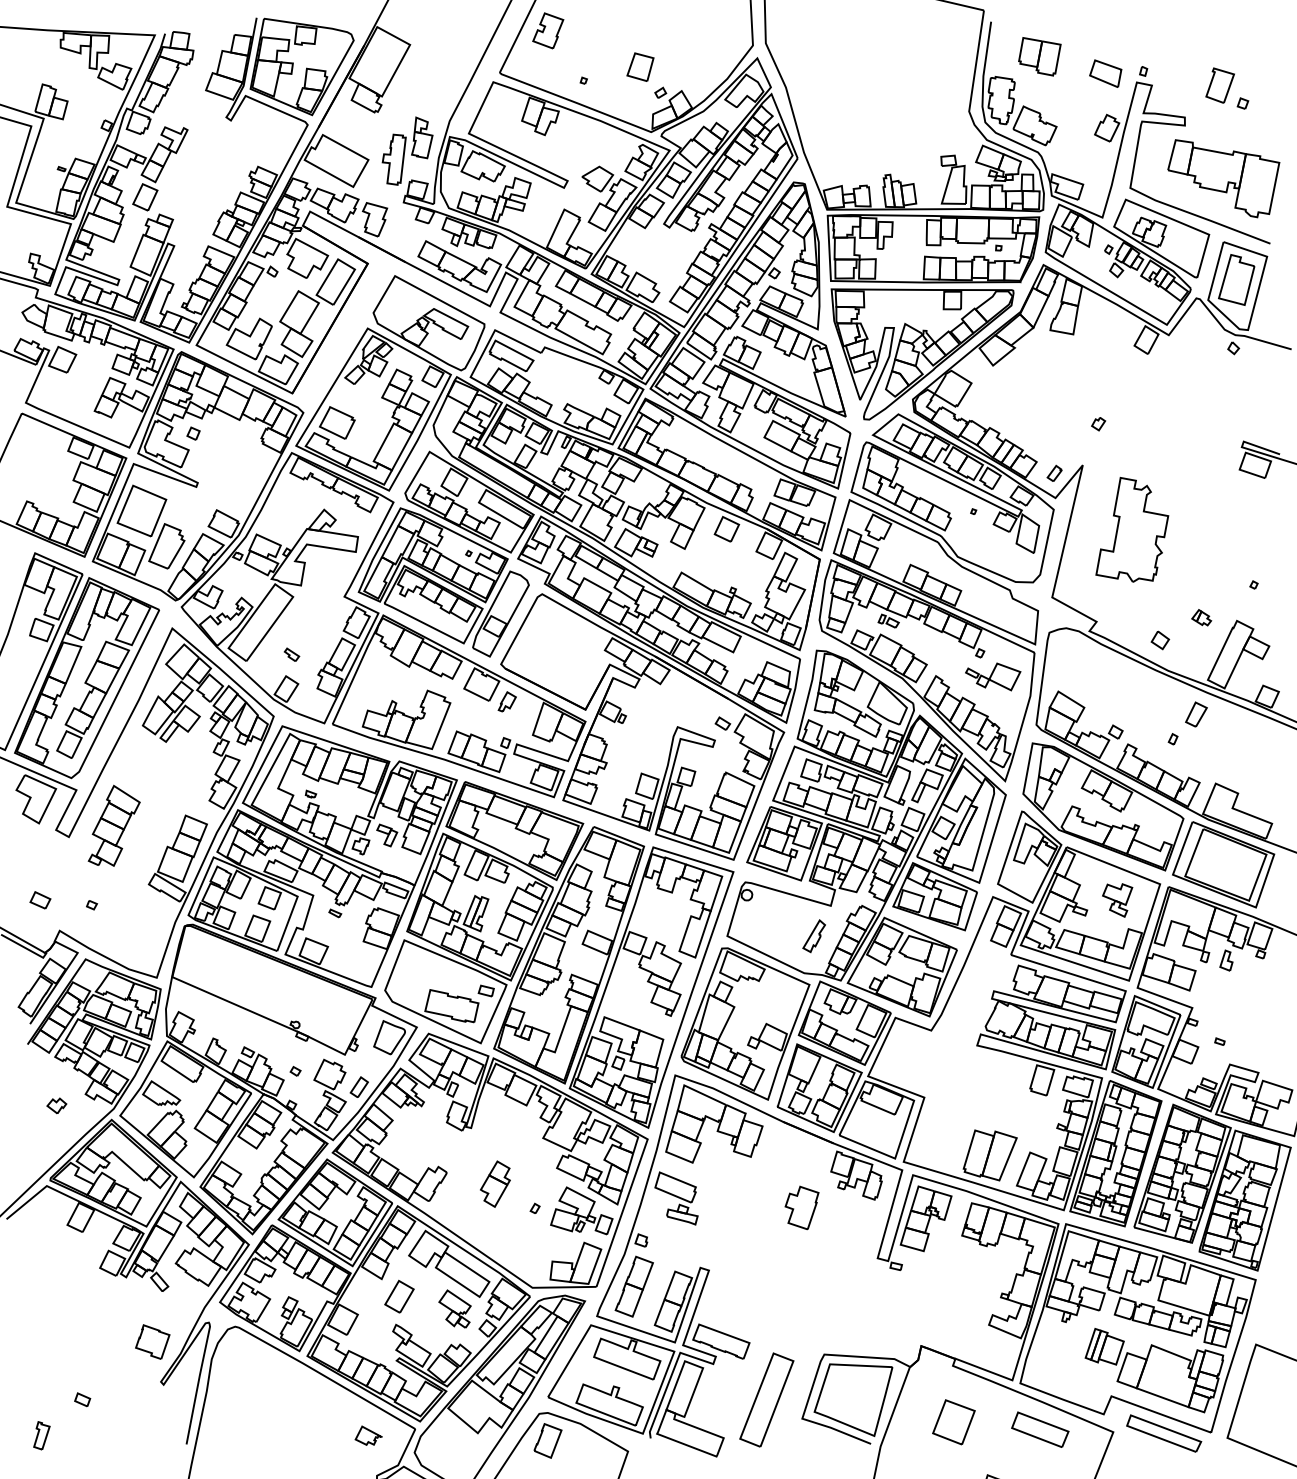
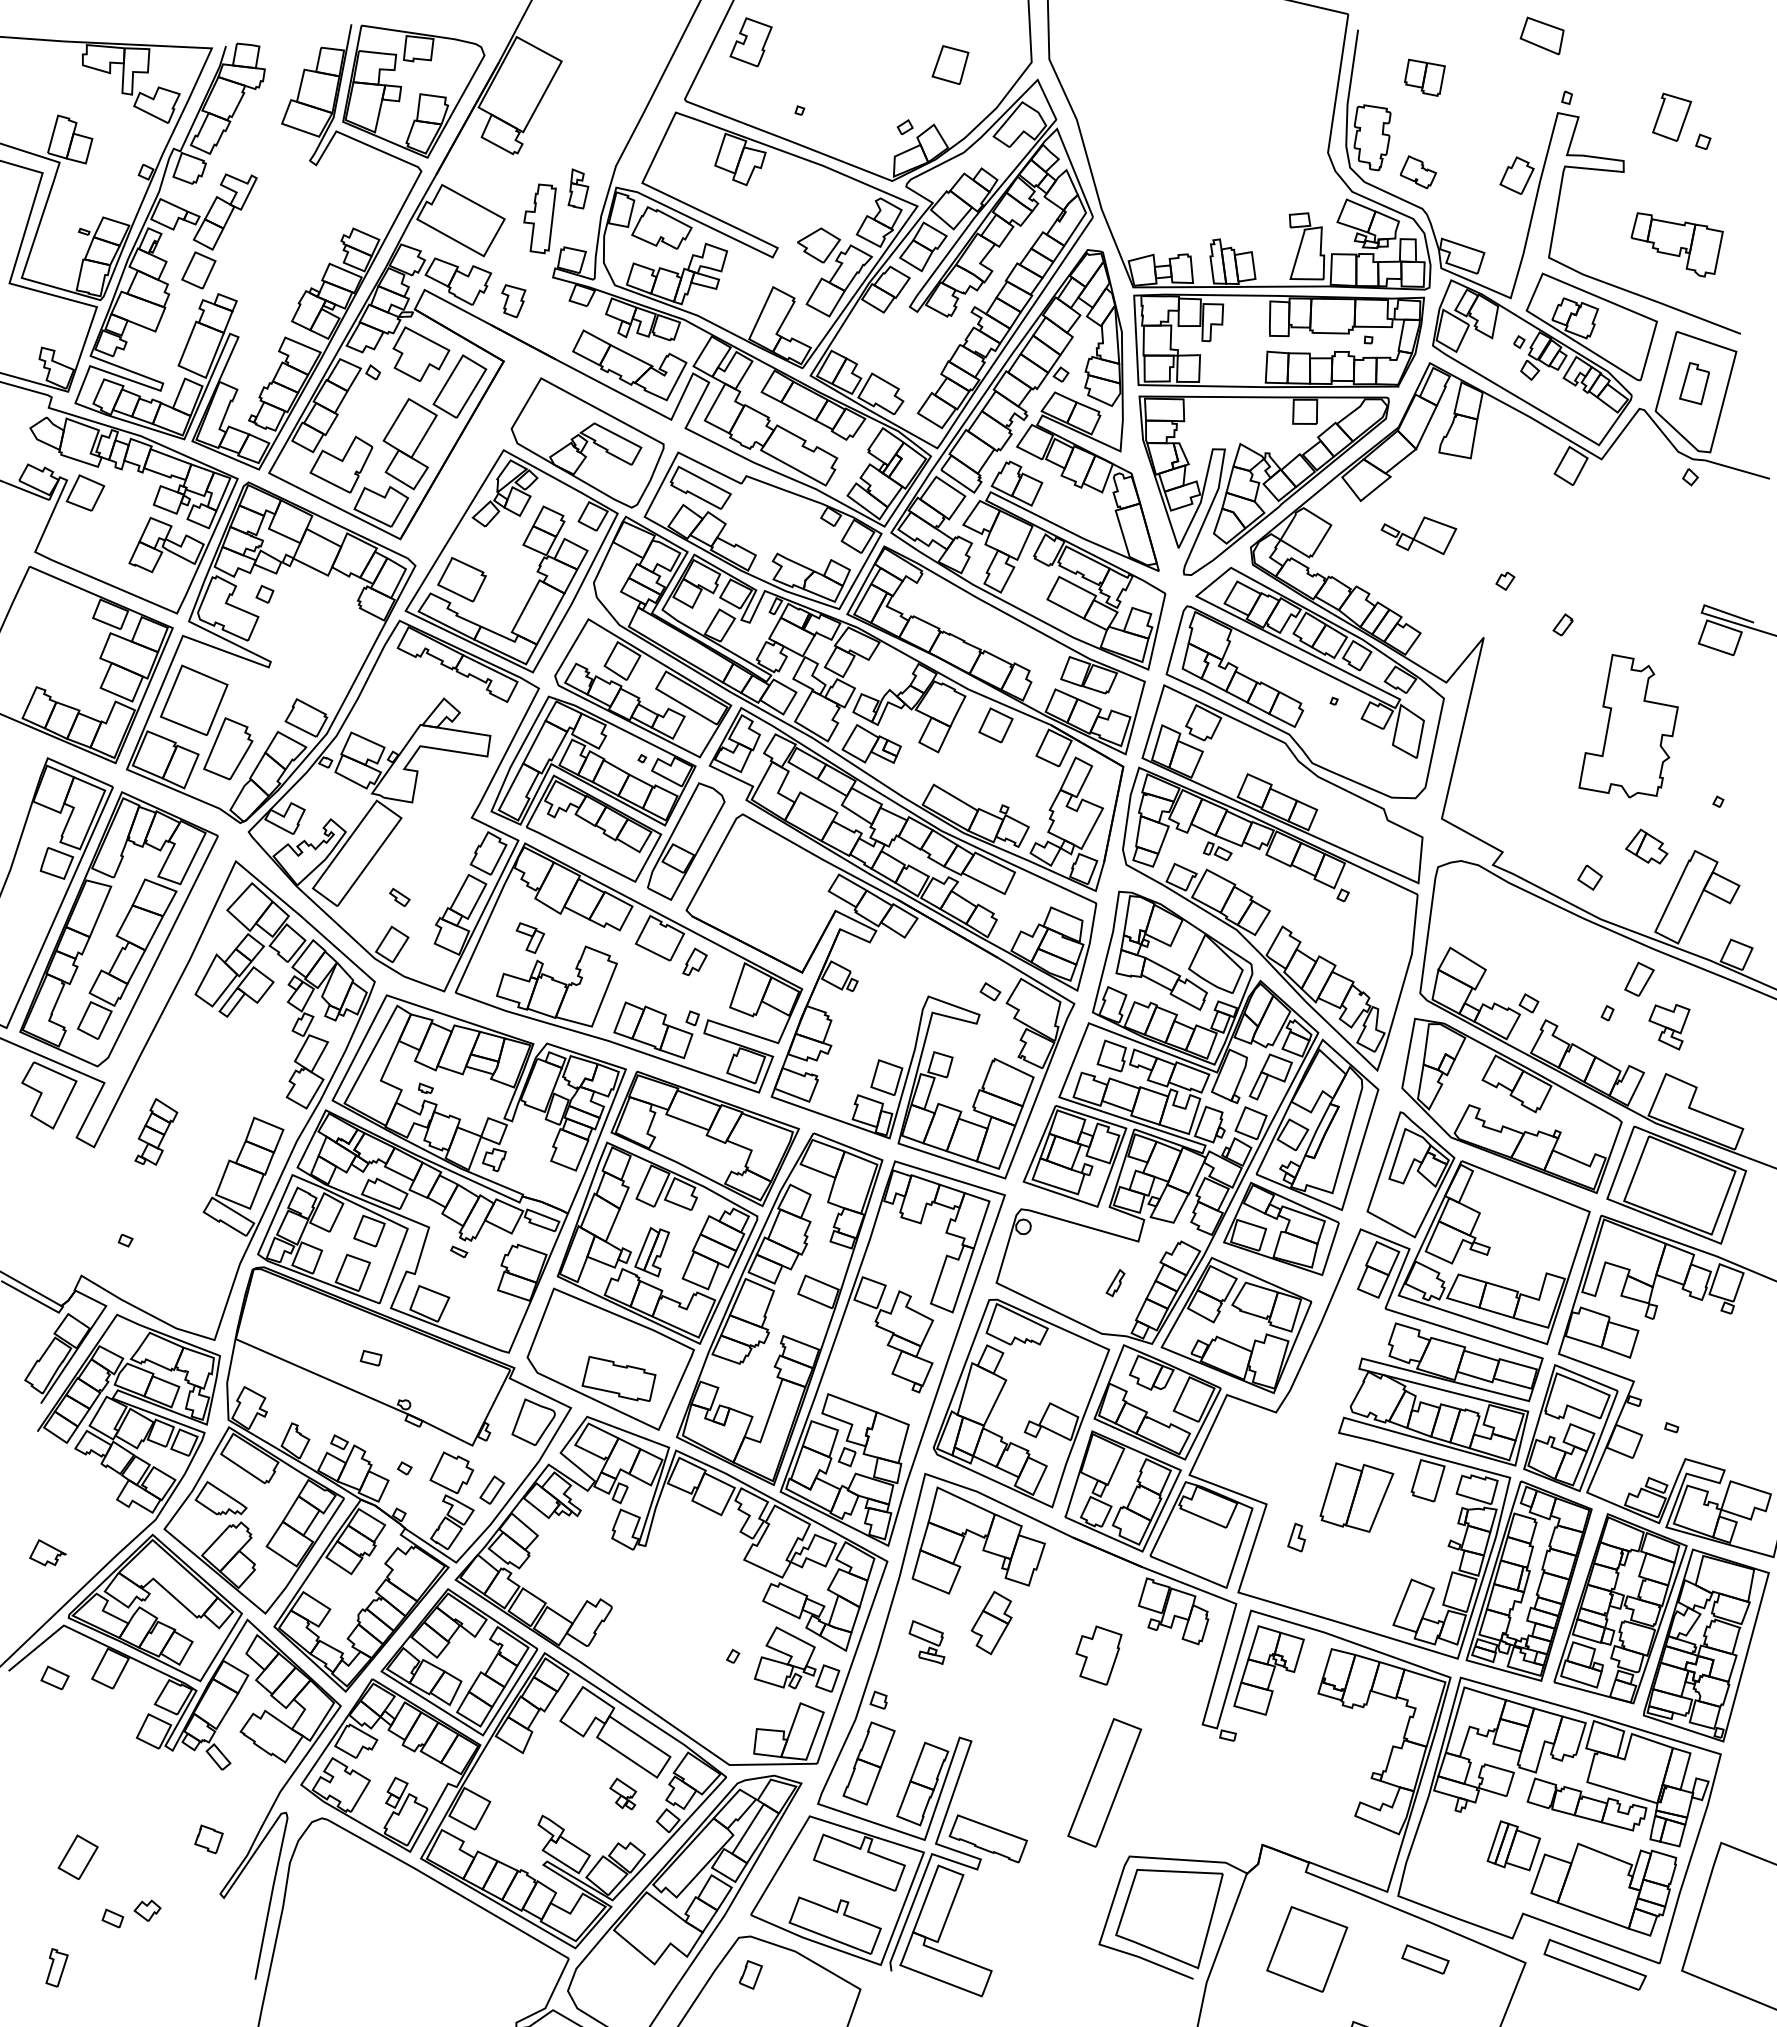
part: (1039, 56) -> (1424, 77), size x0.7
part: (640, 66) -> (950, 64), moved
part: (1105, 73) -> (1541, 35), moved
part: (1035, 125) -> (1418, 171), size x0.6
part: (422, 137) -> (578, 188), size x0.7
part: (1224, 178) -> (1677, 244), size x0.6
part: (374, 220) -> (513, 301), size x0.7
part: (1236, 279) -> (1694, 383), size x0.6
part: (1054, 473) -> (1562, 624), moved
part: (1132, 530) -> (1628, 726), moved
part: (1201, 617) -> (1646, 846), size x1.6
part: (992, 676) -> (1418, 535), moved
part: (114, 825) -> (156, 1131), size x0.6
part: (387, 835) -> (530, 937), moved
part: (40, 900) -> (54, 1677), moved
part: (1117, 900) -> (1669, 1027), moved
part: (814, 935) -> (1115, 1282), size x0.6
part: (1226, 960) -> (1296, 1537), moved
part: (485, 991) -> (370, 1358), moved
part: (56, 1105) -> (147, 1910), moved
part: (989, 1155) -> (1356, 1497), moved
part: (495, 1183) -> (991, 1622), moved
part: (676, 1198) -> (926, 1642), size x0.6
part: (398, 1296) -> (77, 1856), moved
part: (454, 1308) -> (622, 1793), size x0.6
part: (152, 1342) -> (208, 1839), size x0.6
part: (766, 1399) -> (1104, 1782), moved
part: (953, 1422) -> (1306, 1949), size x1.4
part: (1040, 1429) -> (1425, 1959), size x0.6
part: (368, 1435) -> (47, 1552), moved
part: (547, 1440) -> (750, 1974), size x0.6

